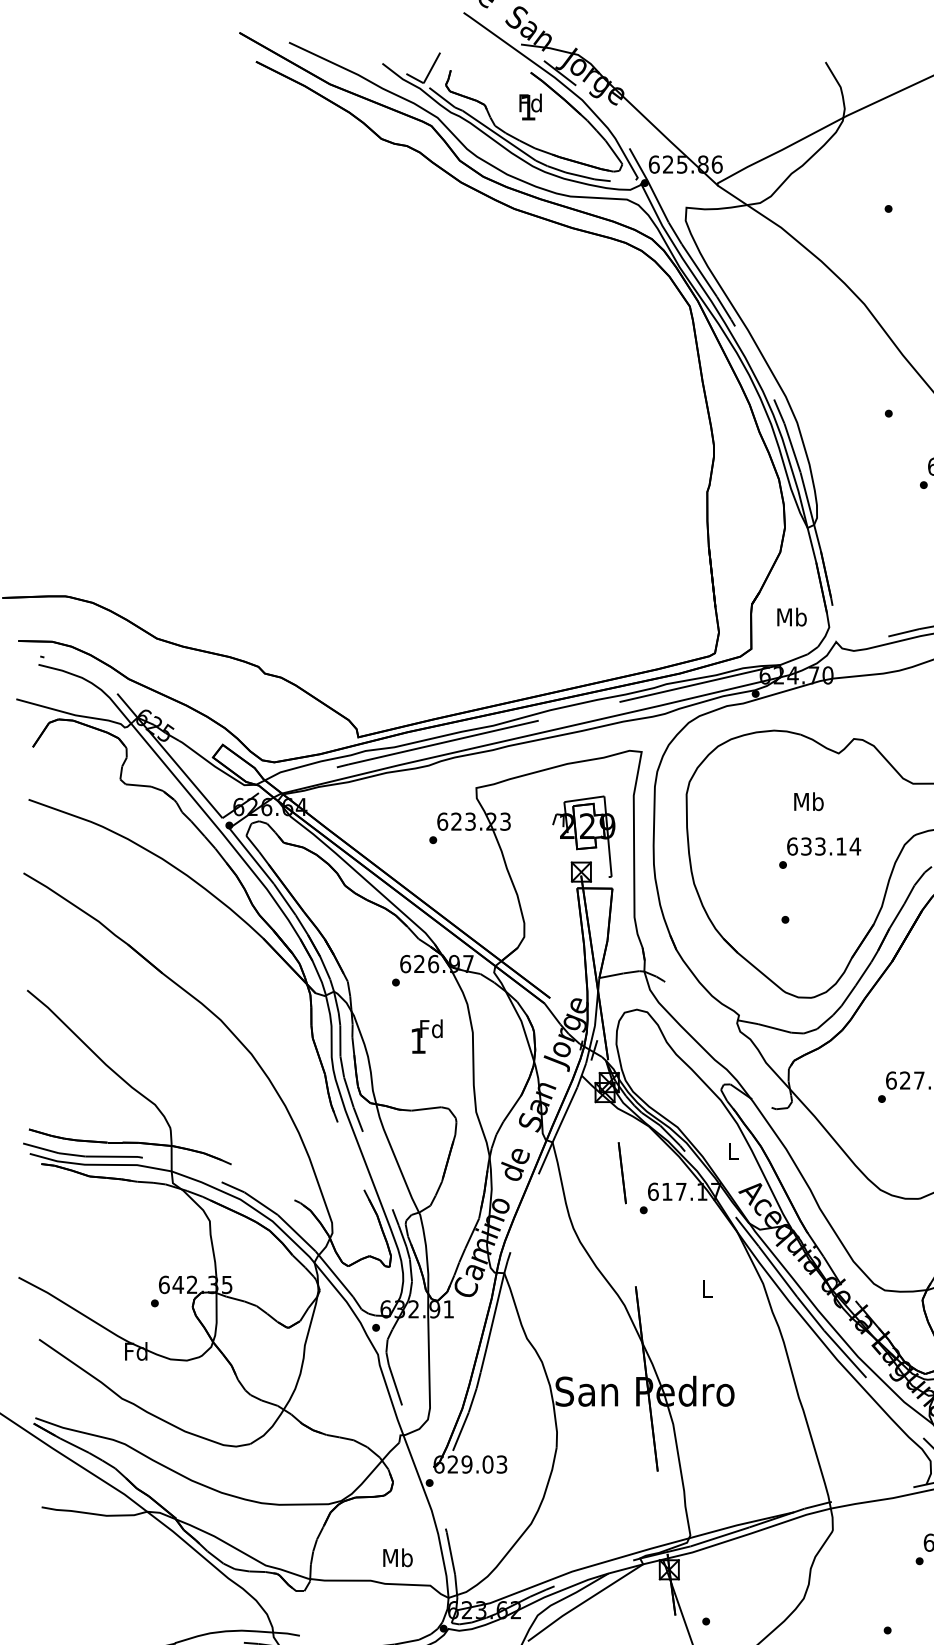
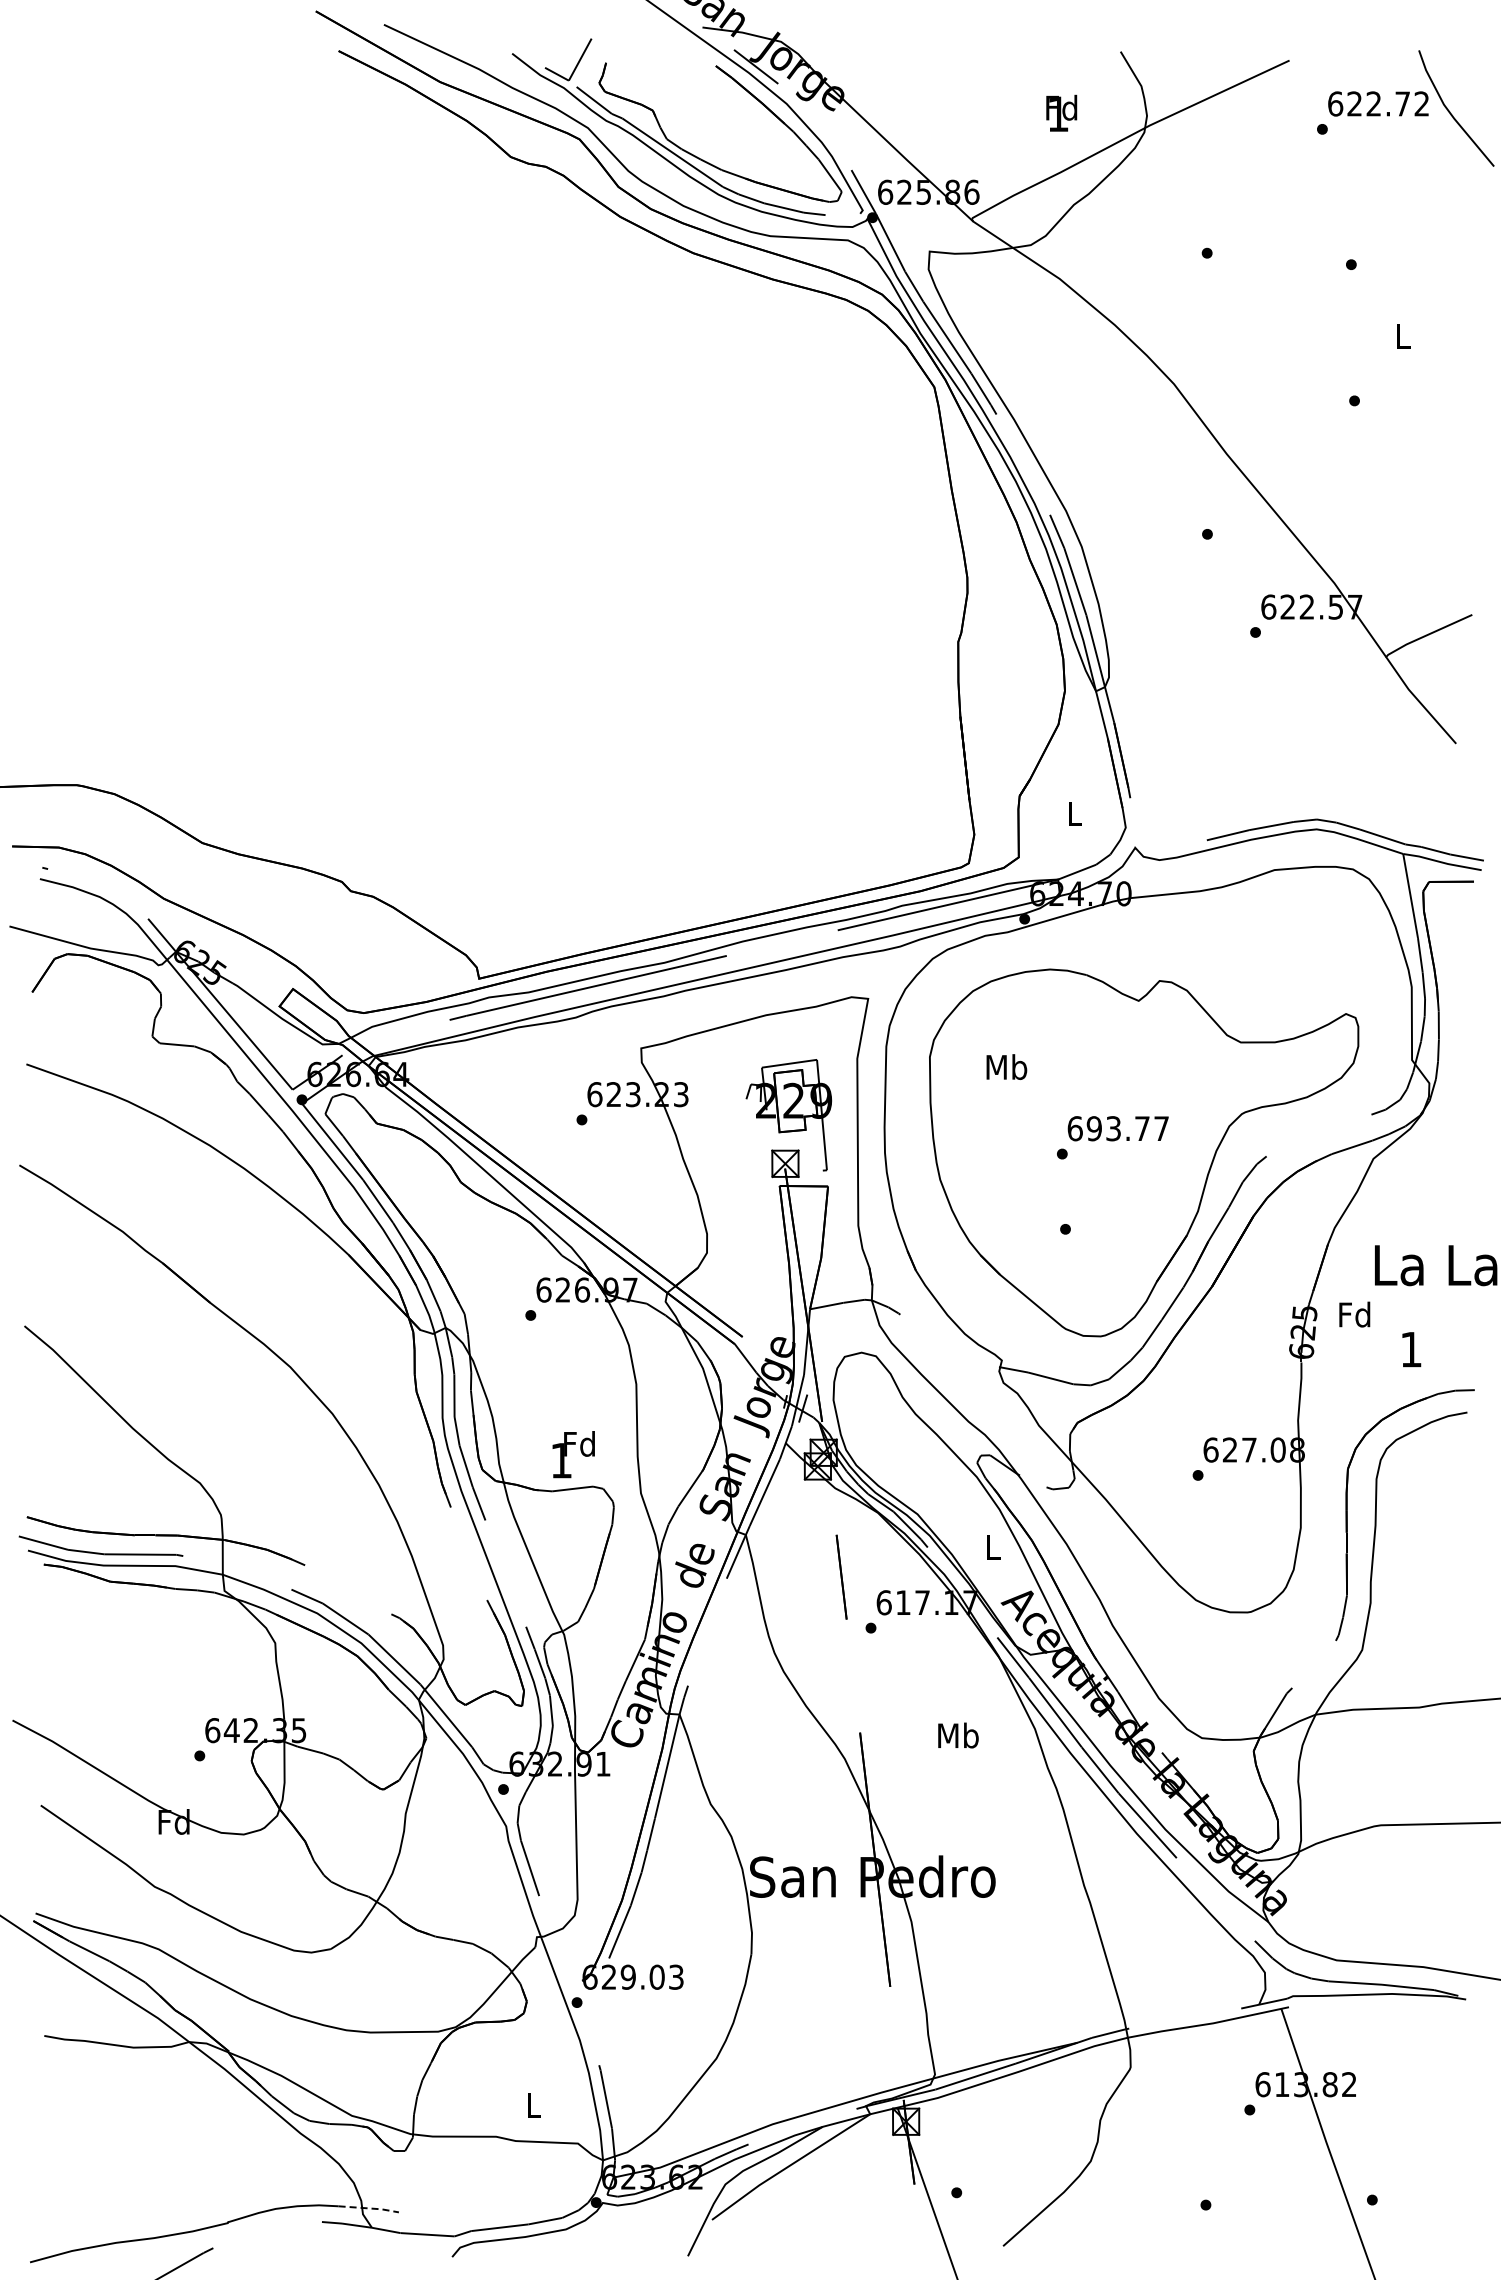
text: (530, 106) -> (1061, 112), moved
text: (791, 616) -> (1074, 813), Mb -> L
text: (808, 801) -> (1006, 1066), moved
text: (830, 846) -> (1127, 1128), 633.14 -> 693.77
text: (427, 1036) -> (573, 1454), moved
text: (707, 1288) -> (958, 1735), L -> Mb
text: (397, 1557) -> (533, 2105), Mb -> L
line: (278, 1632) -> (369, 2208), solid -> dashed

